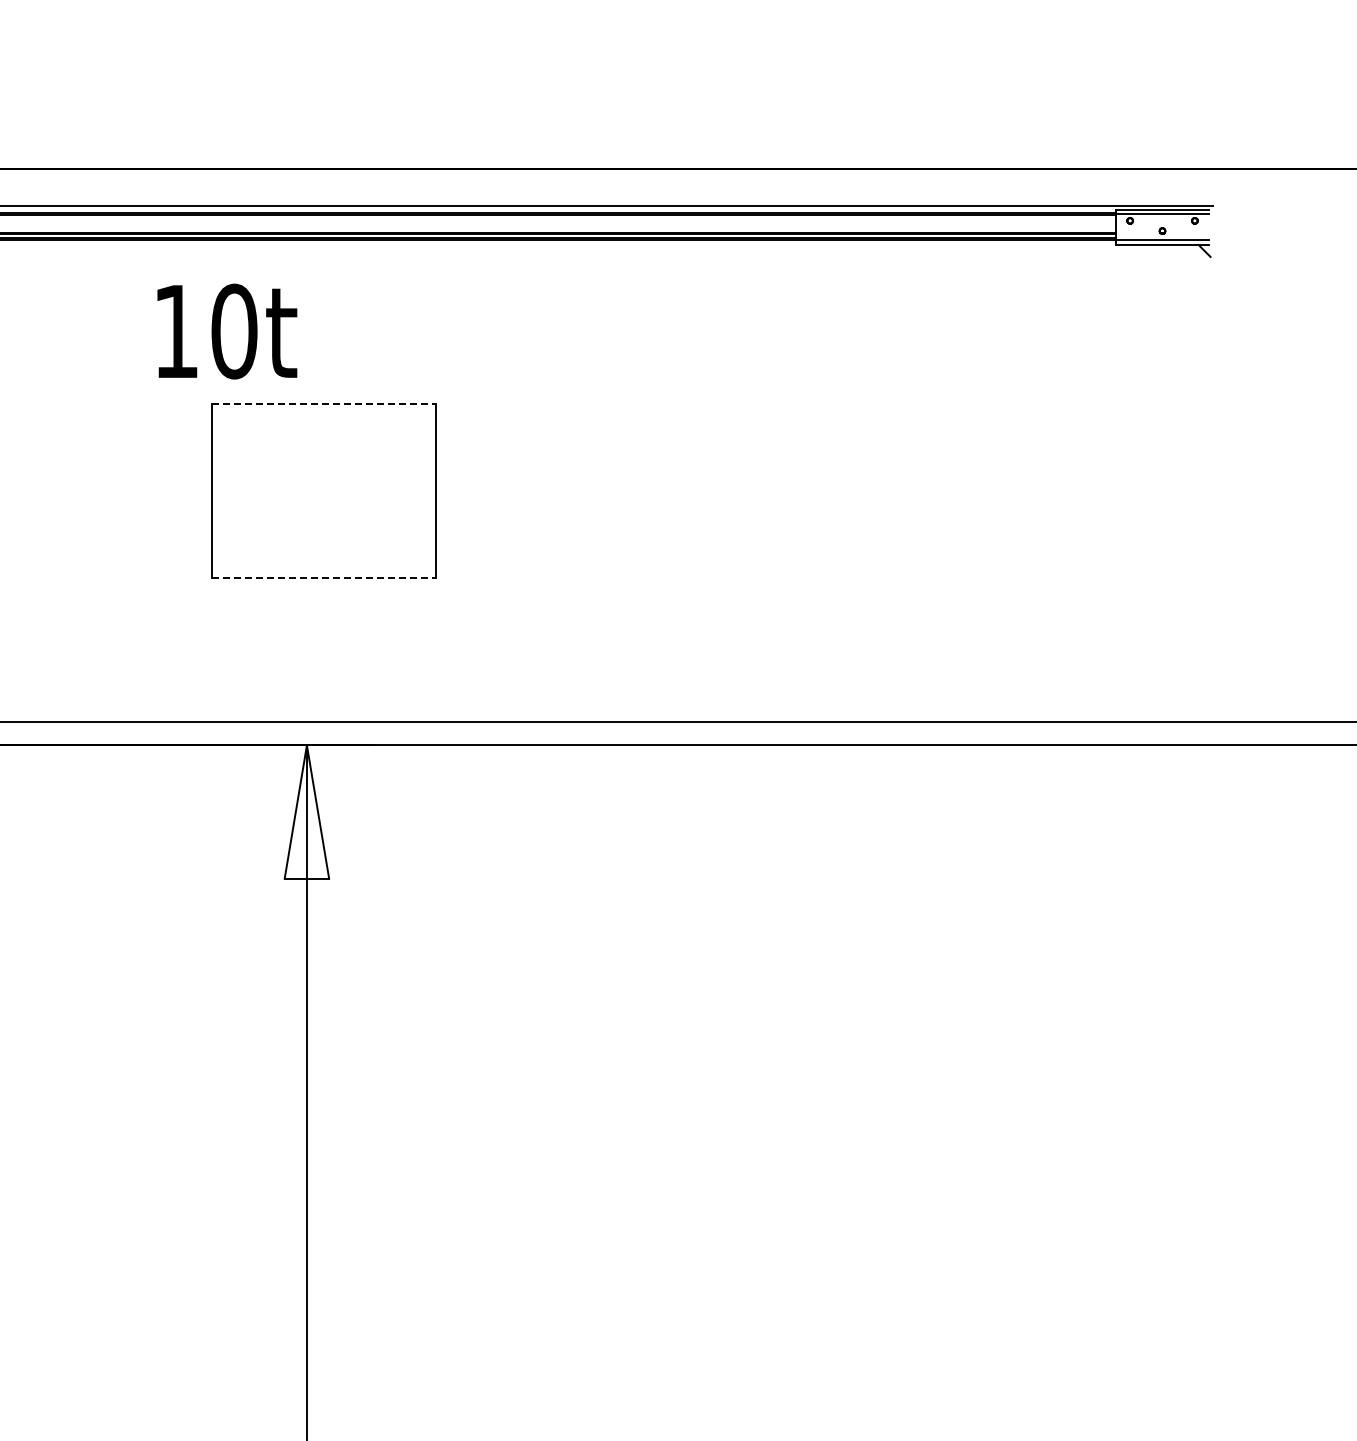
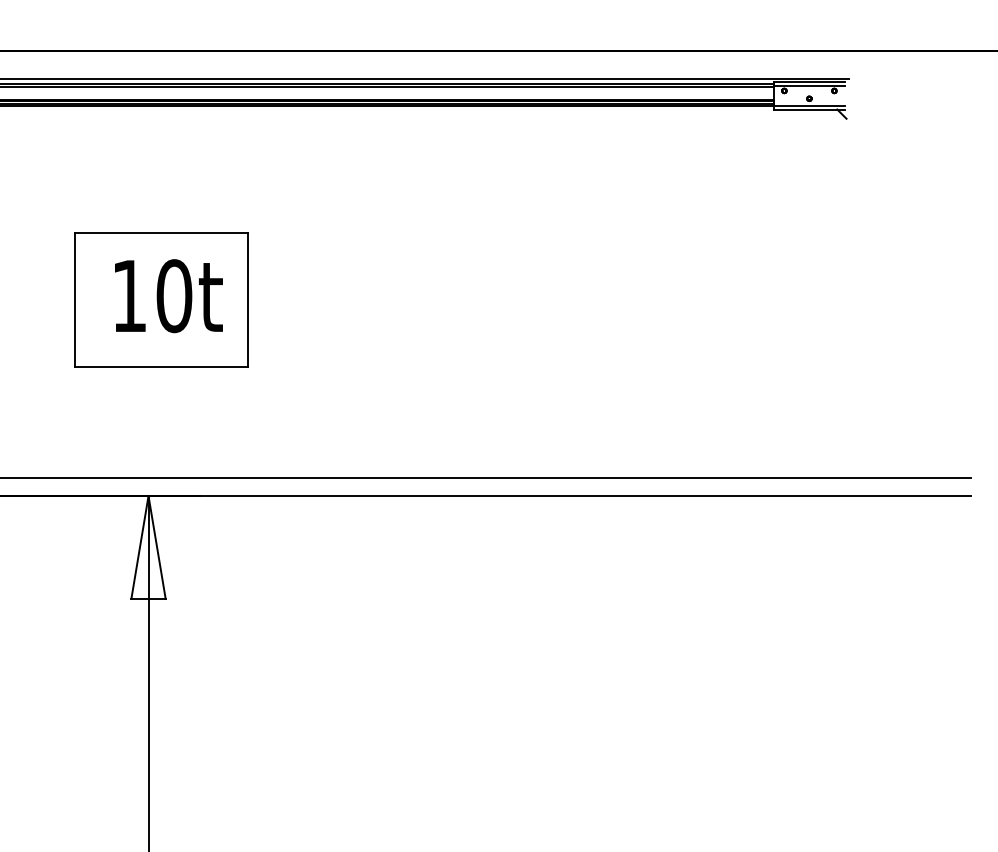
text: (227, 331) -> (169, 296), moved
line: (324, 404) -> (162, 232), dashed -> solid
line: (324, 577) -> (162, 366), dashed -> solid

